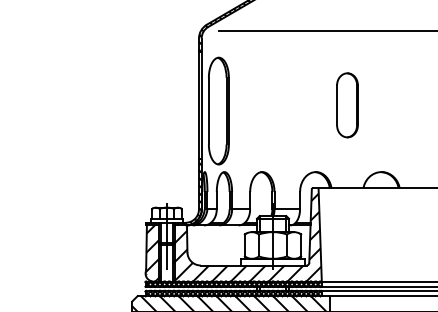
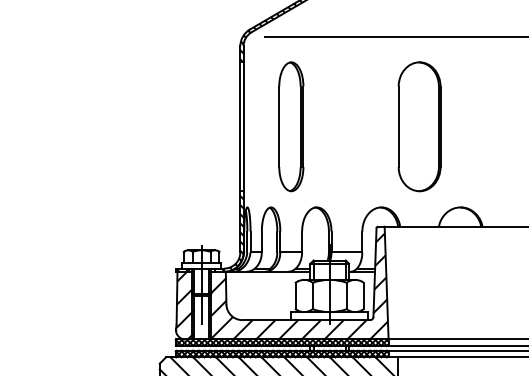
part: (347, 105) -> (419, 126), size x1.67
part: (219, 110) -> (291, 126), moved

